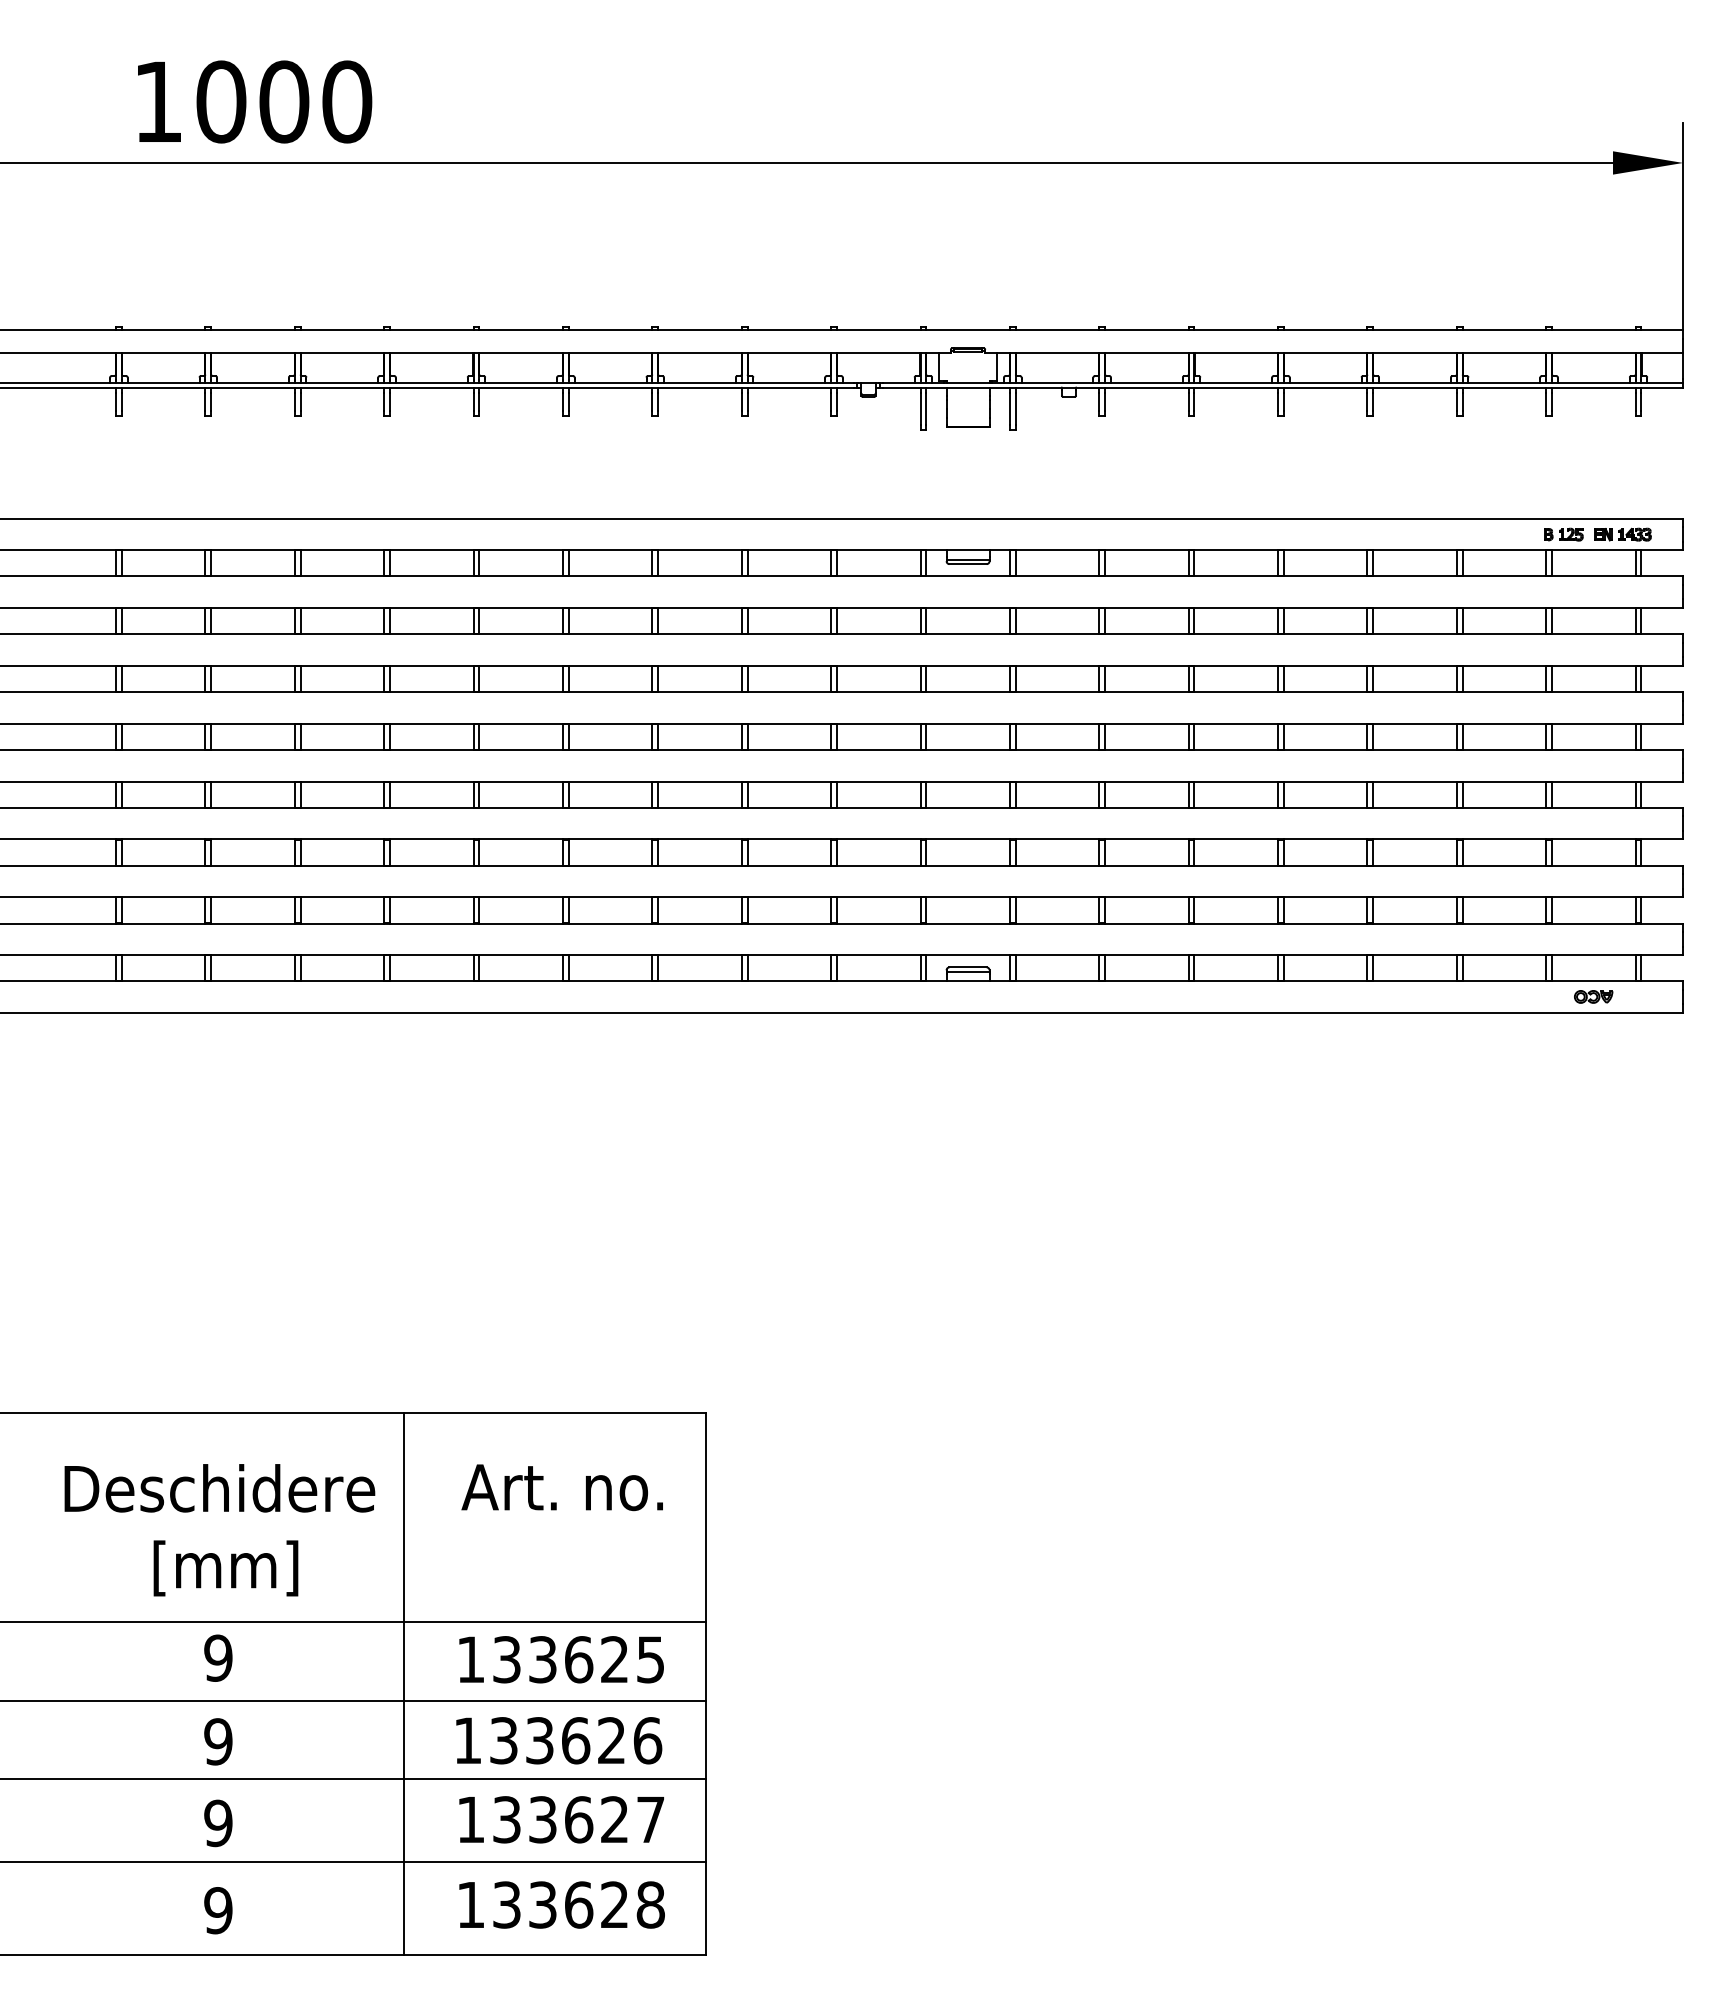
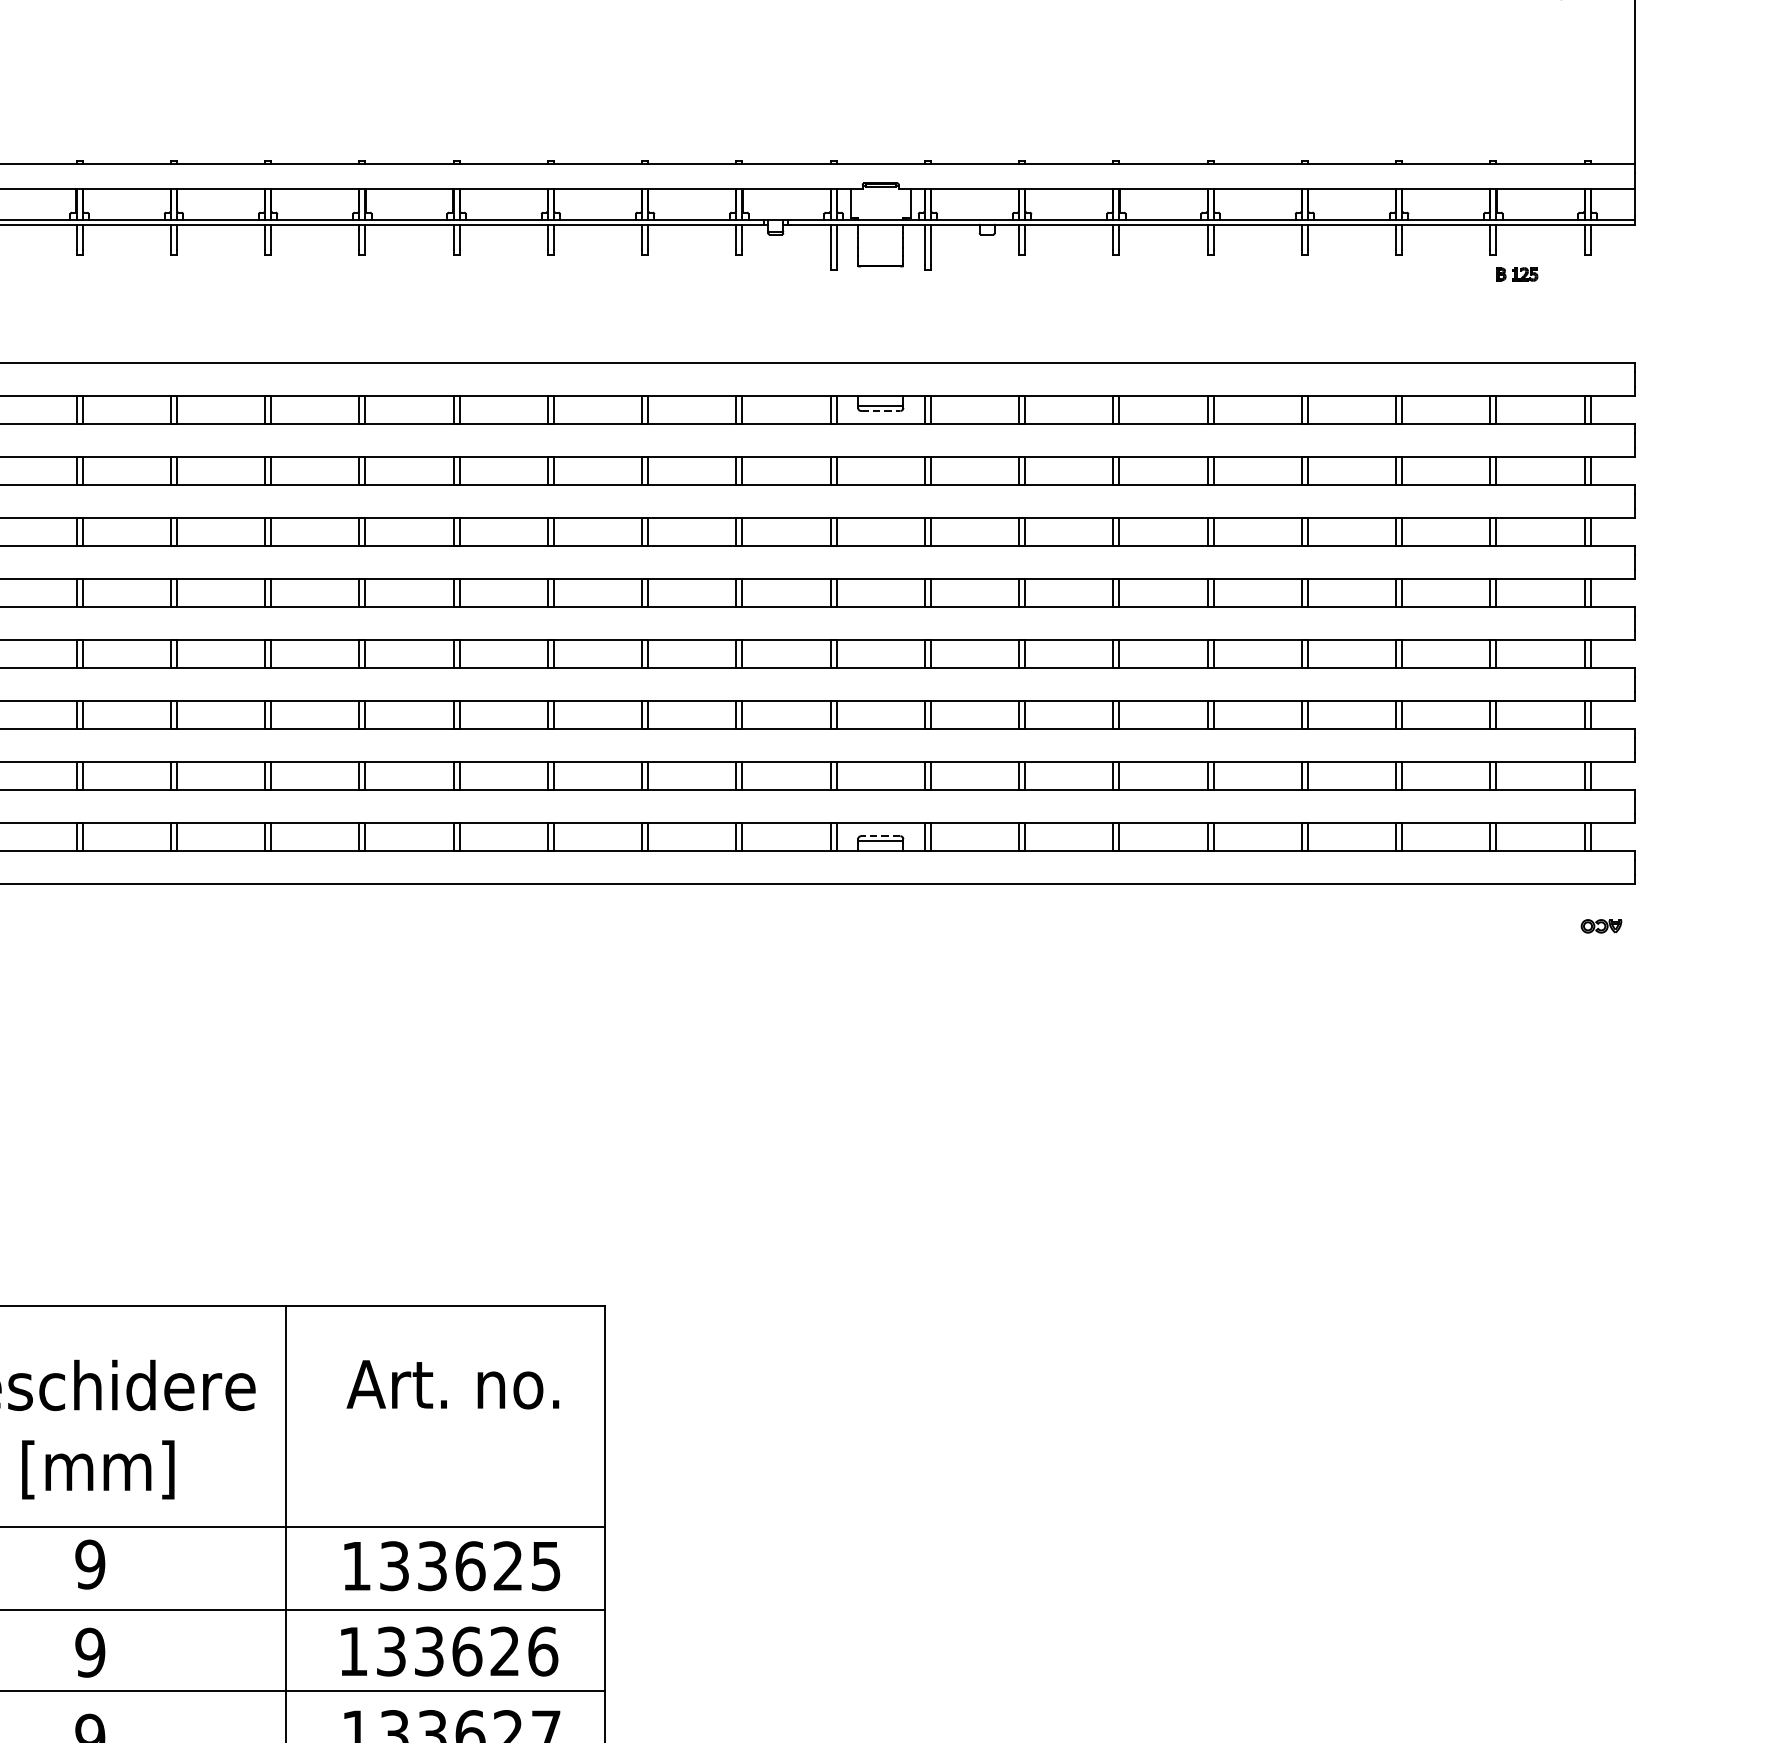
part: (1563, 534) -> (1517, 274), moved
part: (1622, 534) -> (1570, 379), removed
line: (968, 564) -> (881, 411), solid -> dashed
line: (968, 967) -> (881, 836), solid -> dashed
part: (1593, 996) -> (1601, 925), moved

